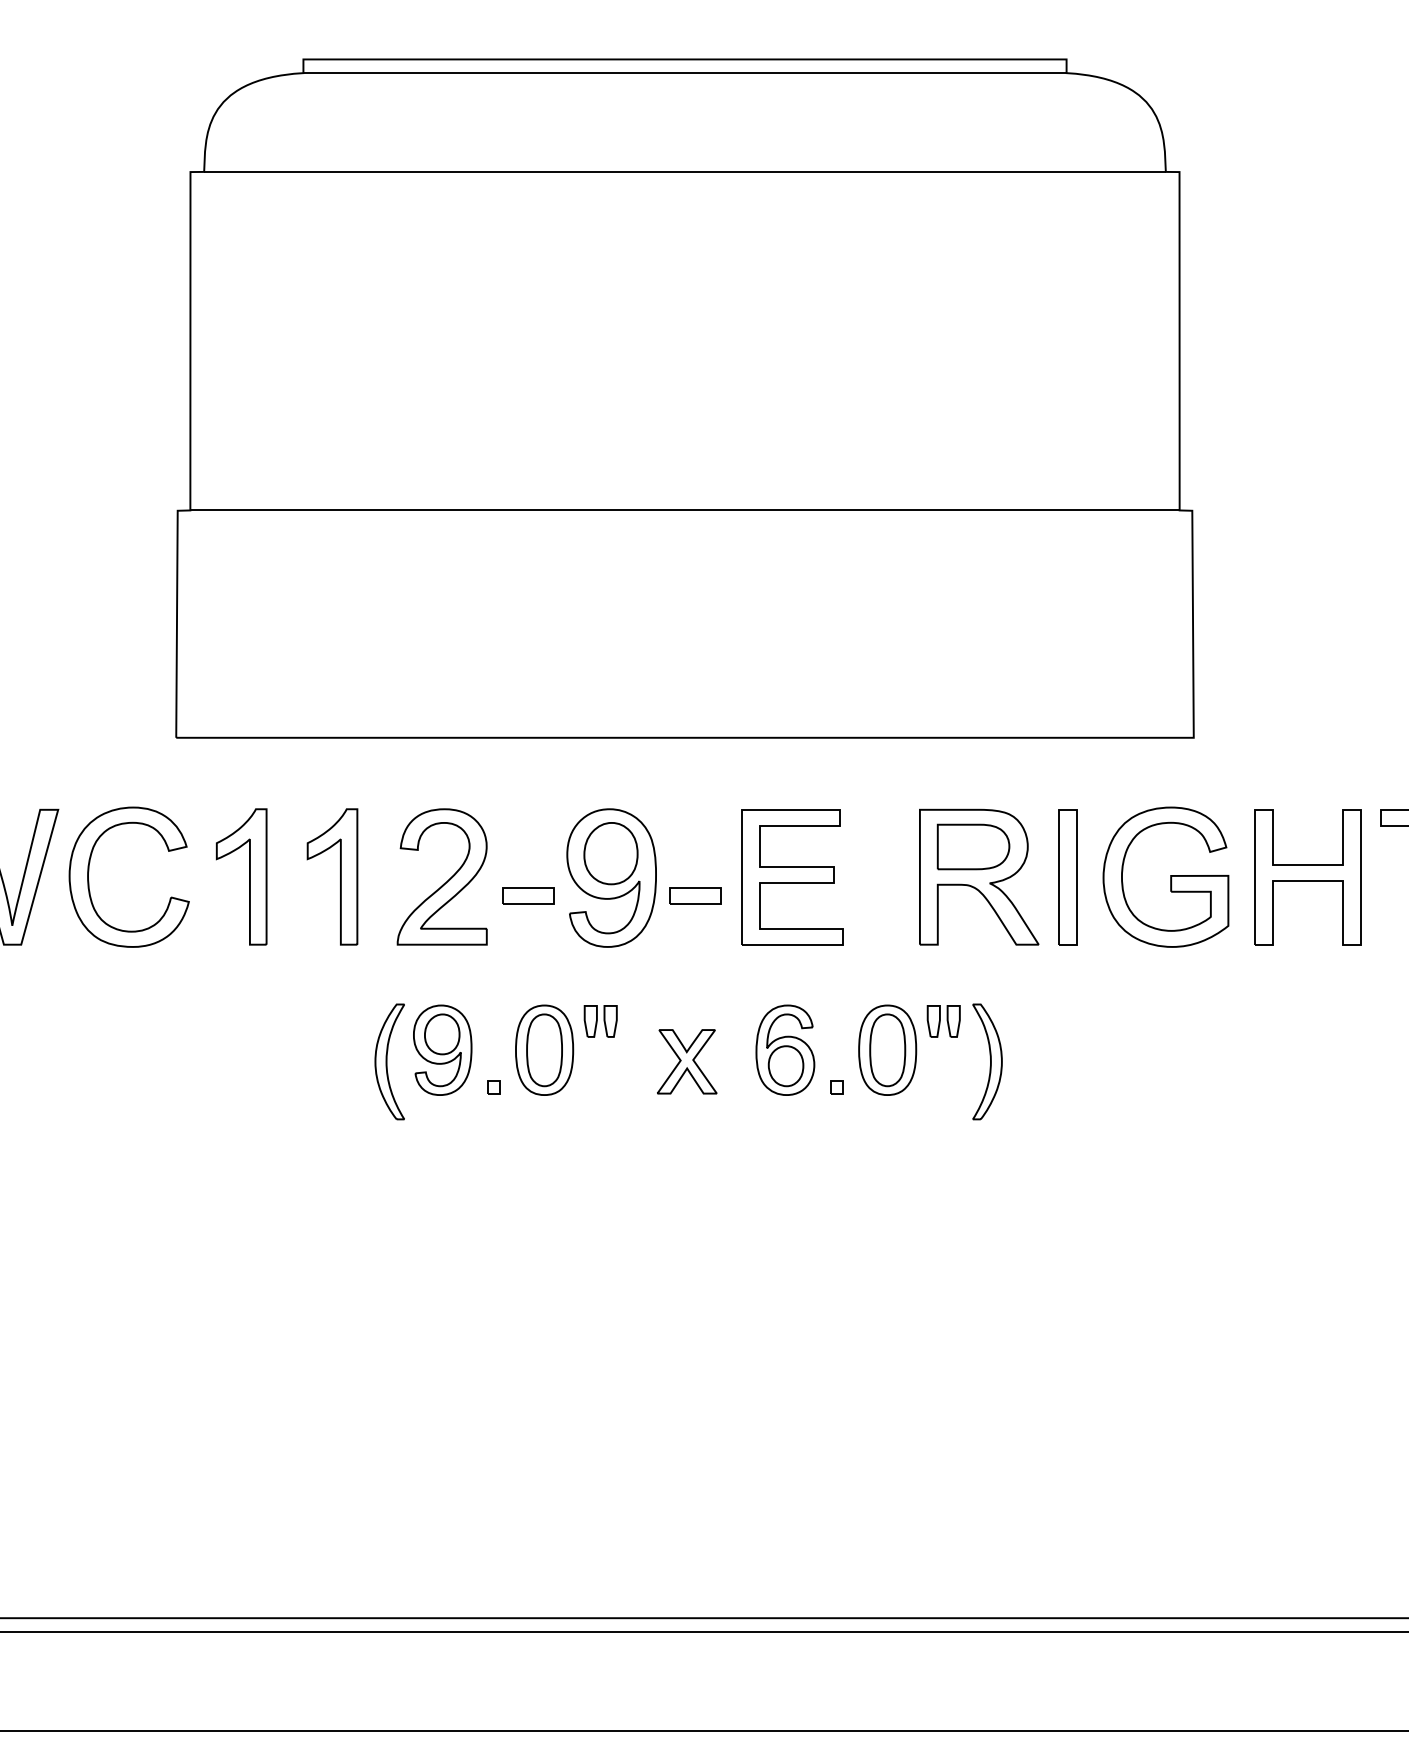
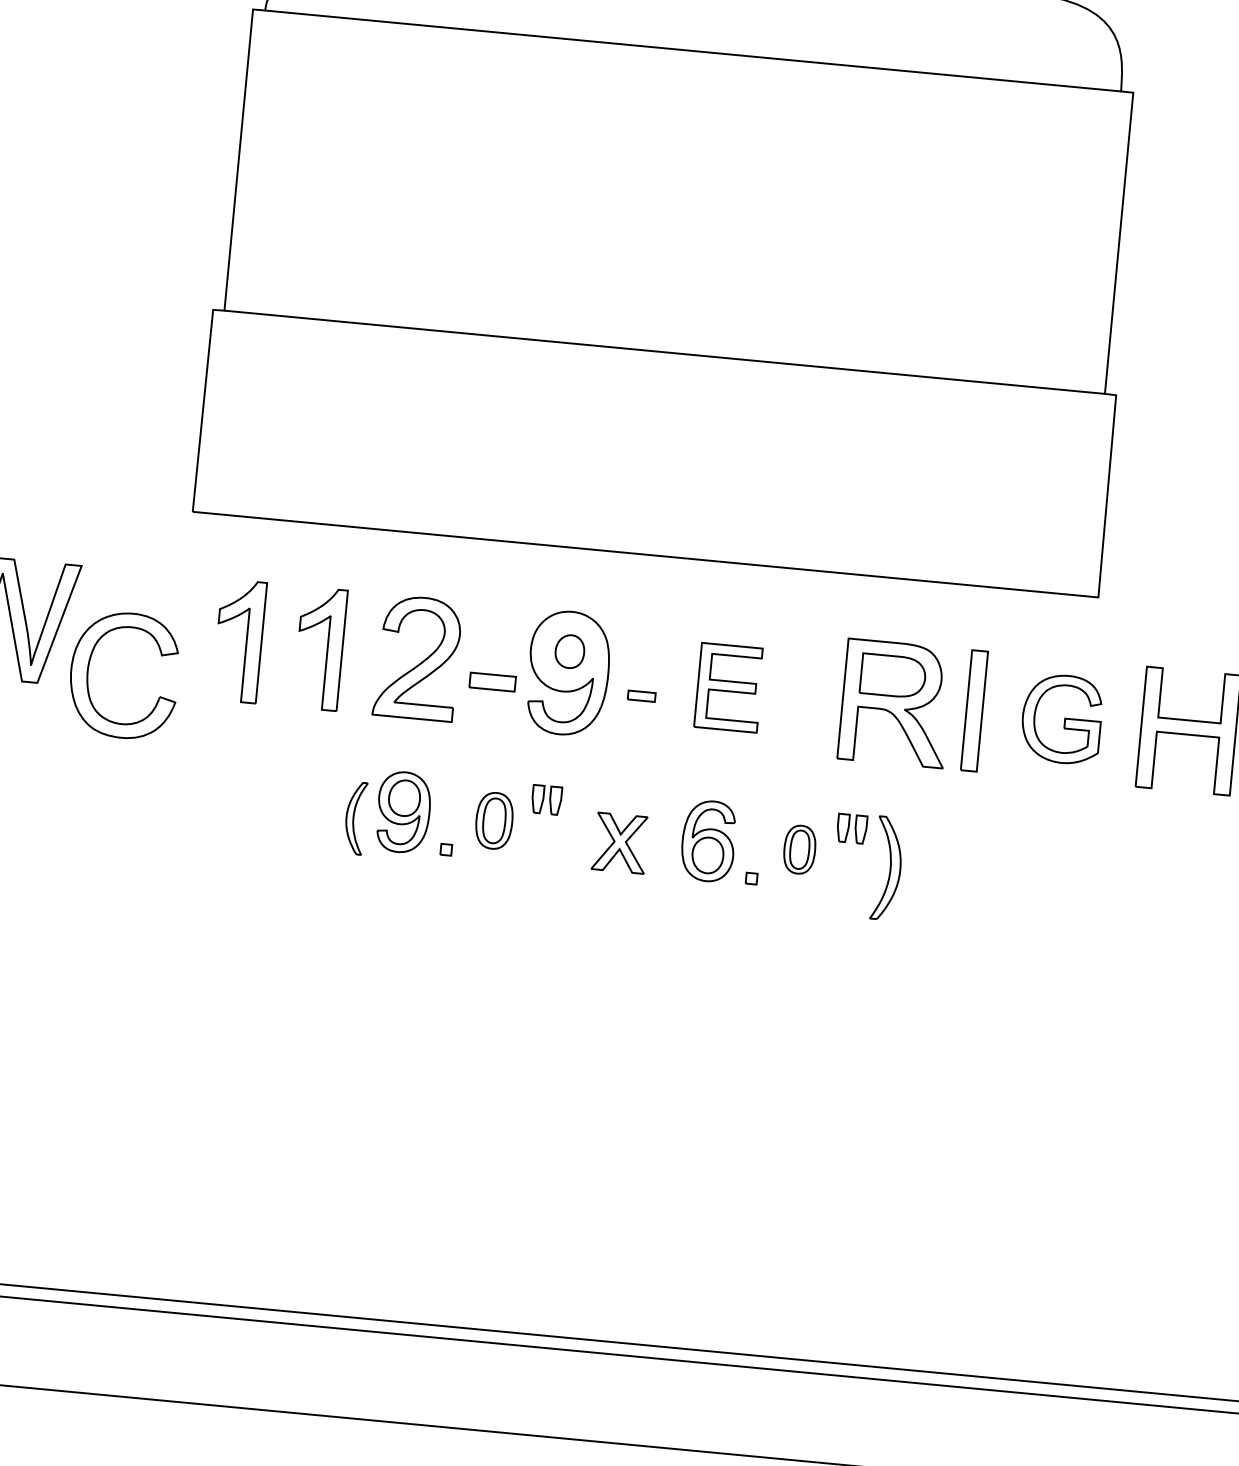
part: (610, 853) -> (569, 651), size x0.6
part: (89, 871) -> (89, 667), moved
part: (1165, 876) -> (1061, 718), size x0.7
part: (792, 877) -> (729, 688), size x0.7
part: (695, 895) -> (641, 695), size x0.6
part: (544, 1049) -> (494, 820), size x0.7
part: (887, 1049) -> (799, 849), size x0.6
part: (389, 1061) -> (355, 817), size x0.7

